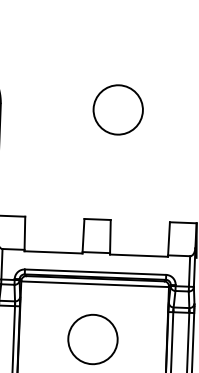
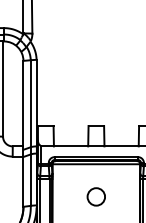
circle: (117, 109) -> (105, 60), removed
circle: (91, 338) -> (95, 196), size x0.6

